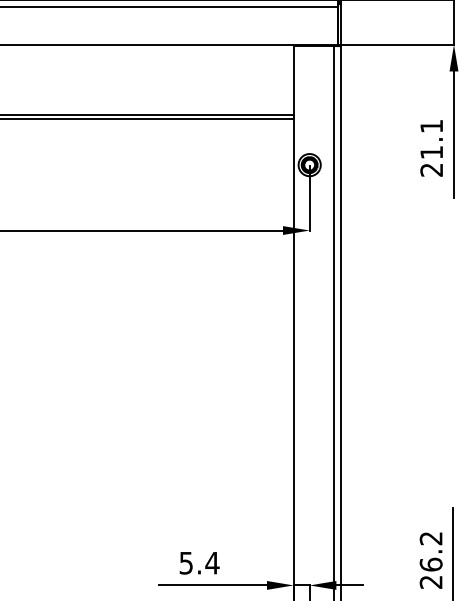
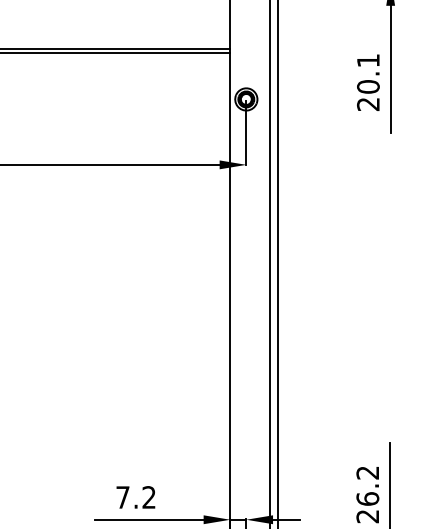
text: (431, 152) -> (368, 86), 21.1 -> 20.1
text: (199, 562) -> (136, 496), 5.4 -> 7.2

